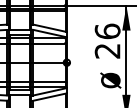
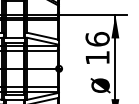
text: (107, 50) -> (97, 57), 26 -> 16

